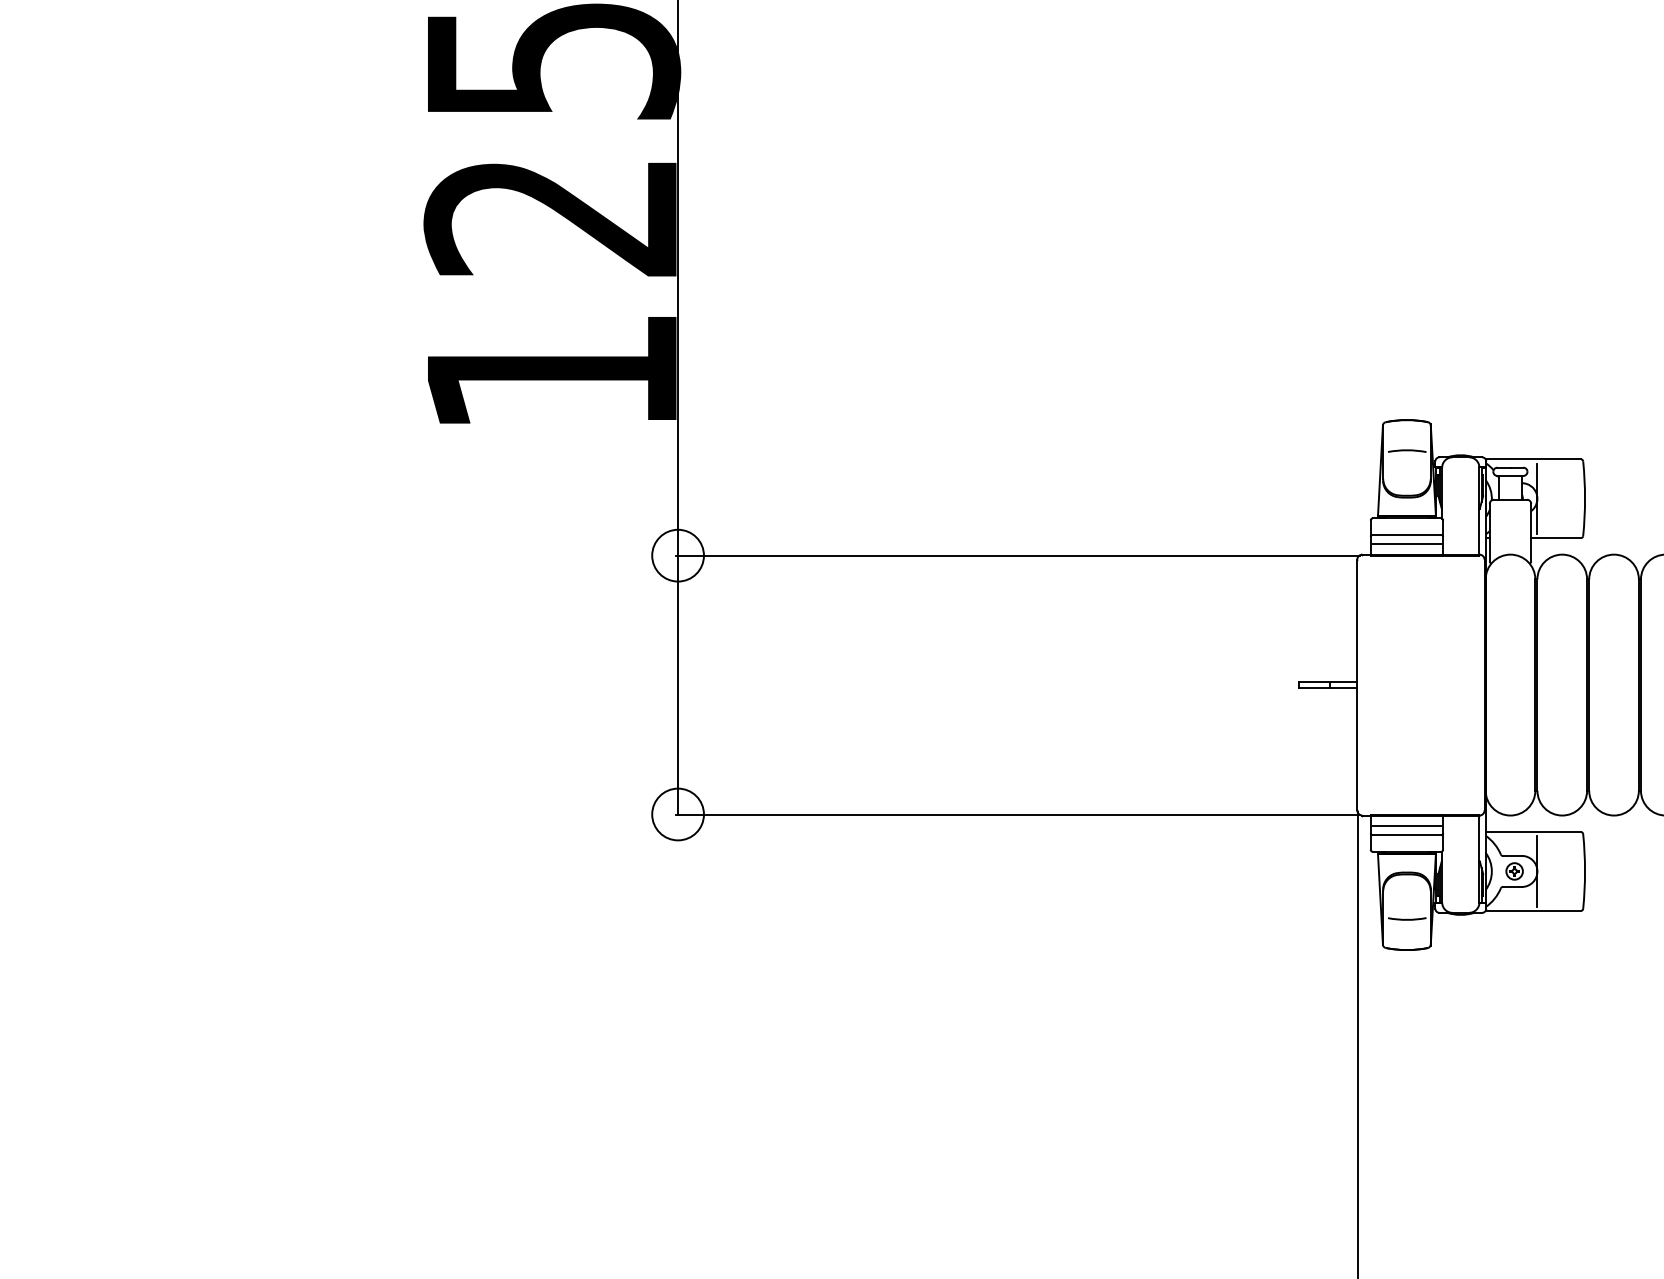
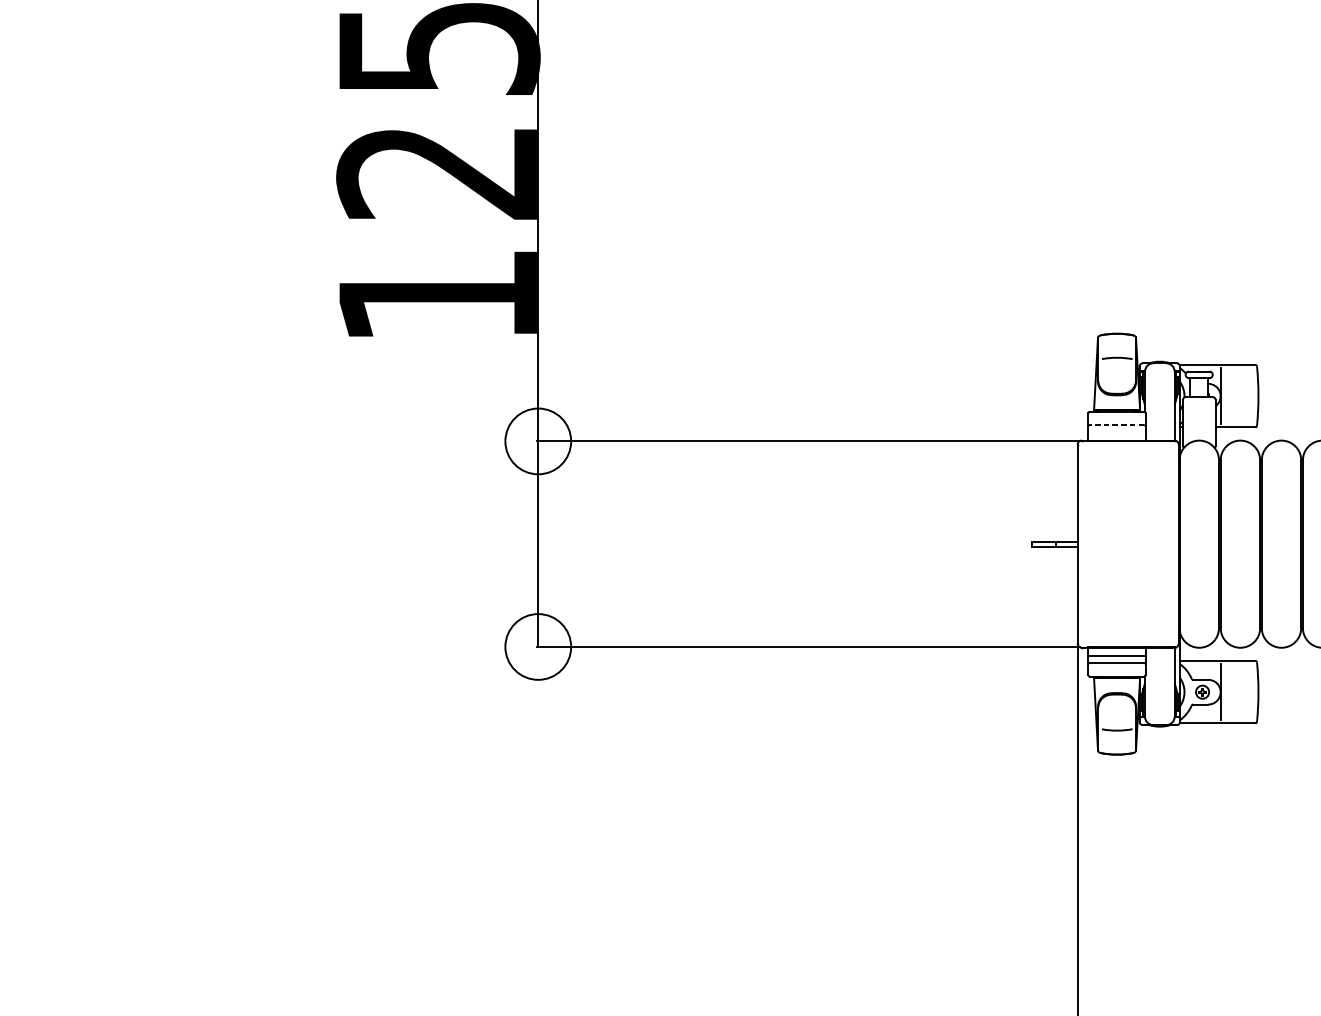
line: (1406, 534) -> (1116, 424), solid -> dashed
line: (1406, 544) -> (1116, 432), removed
circle: (677, 555) -> (537, 441), size x1.6
circle: (677, 814) -> (537, 646), size x1.6

